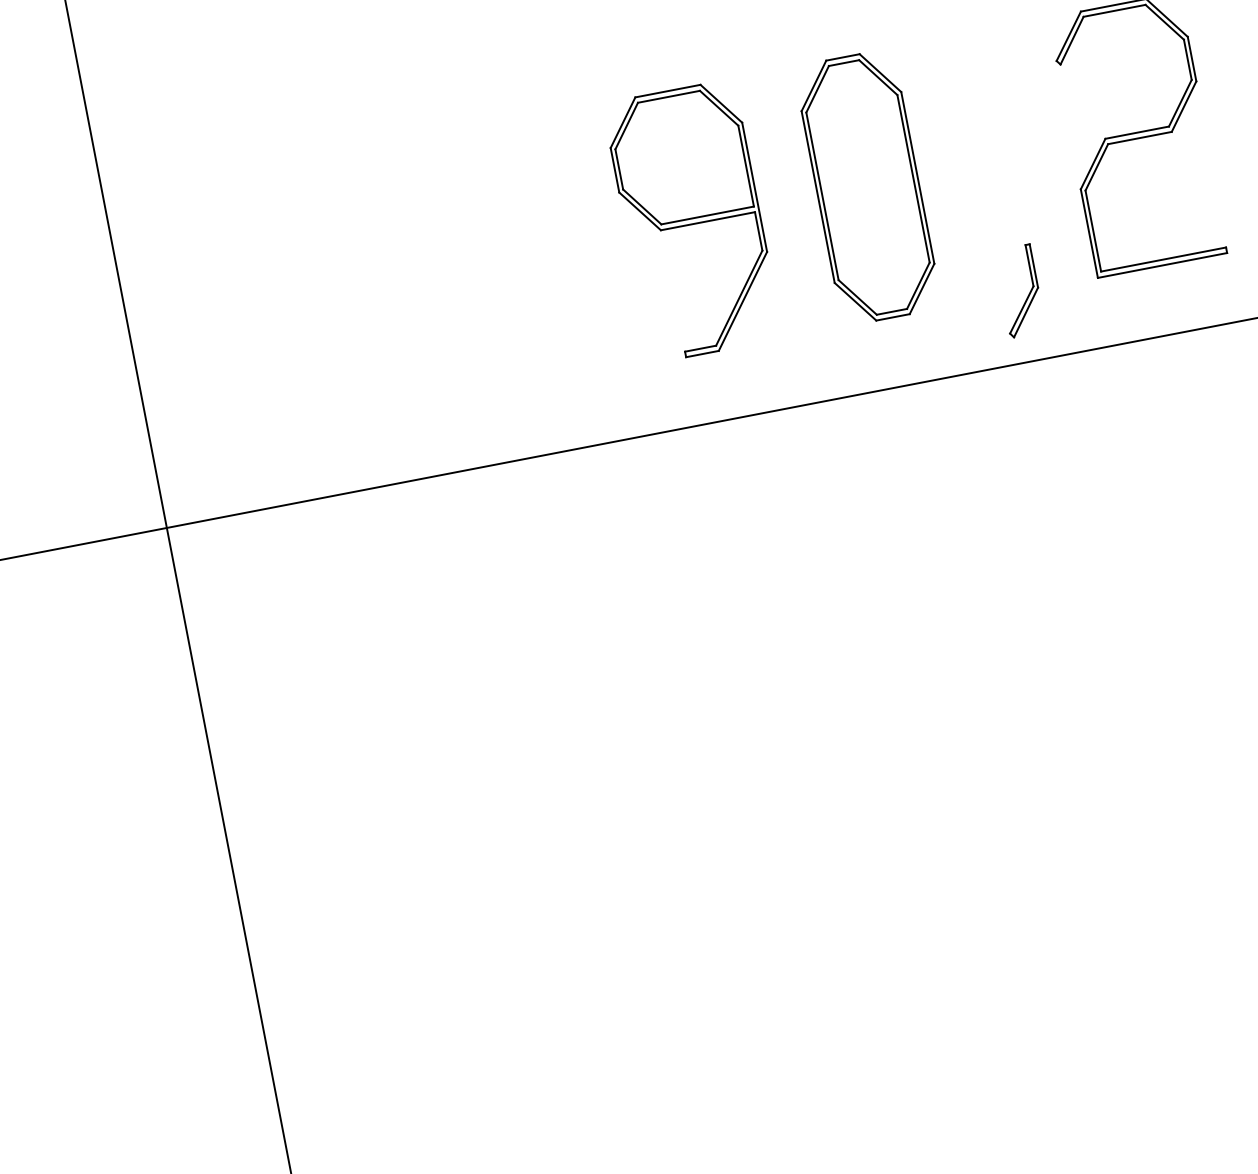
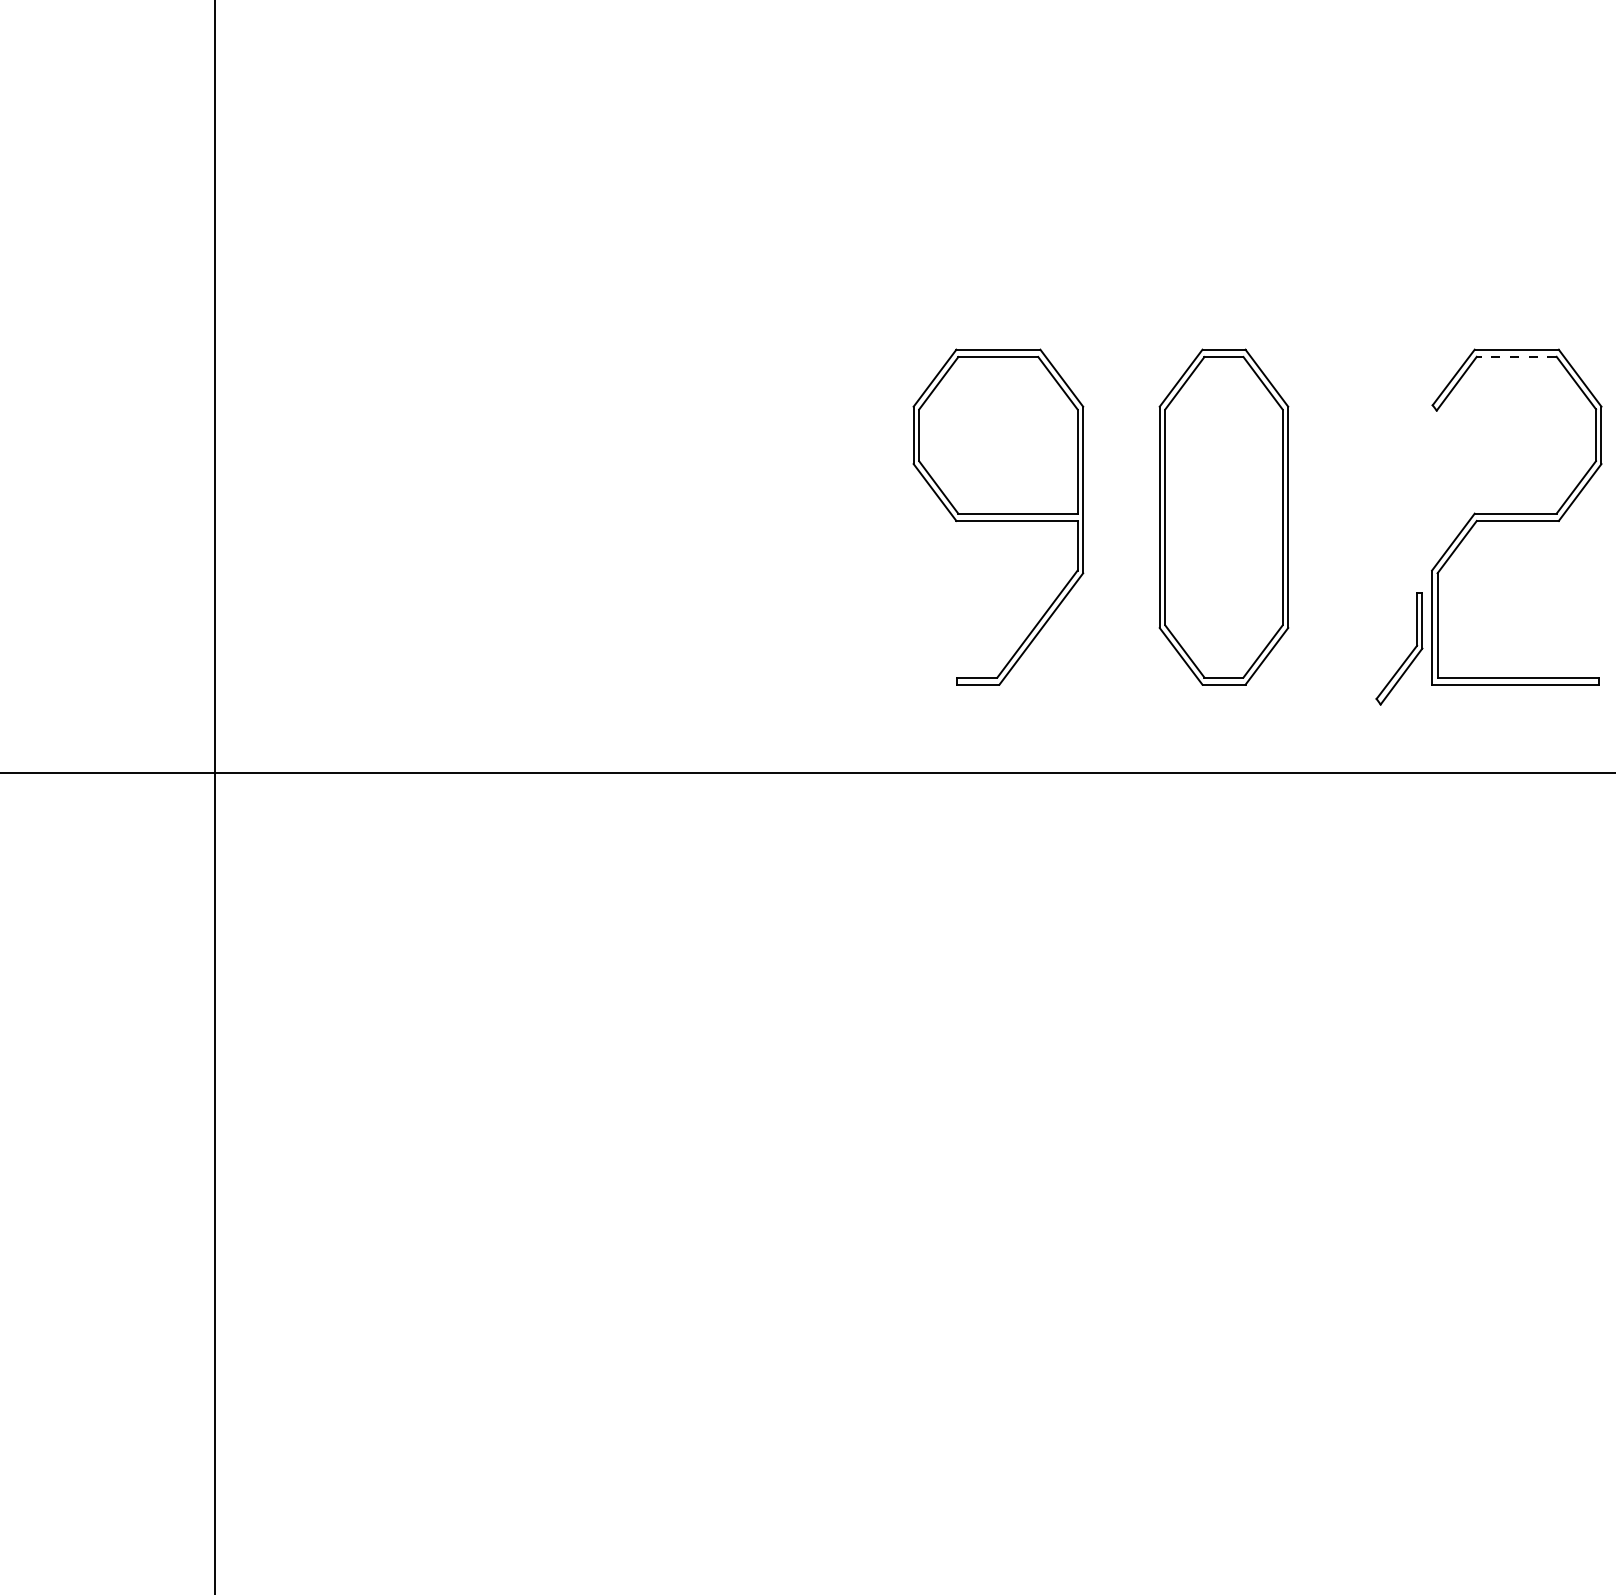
line: (1114, 10) -> (1516, 356), solid -> dashed
part: (867, 186) -> (1223, 516), moved
part: (692, 220) -> (998, 516), moved
part: (1027, 296) -> (1407, 656), moved

